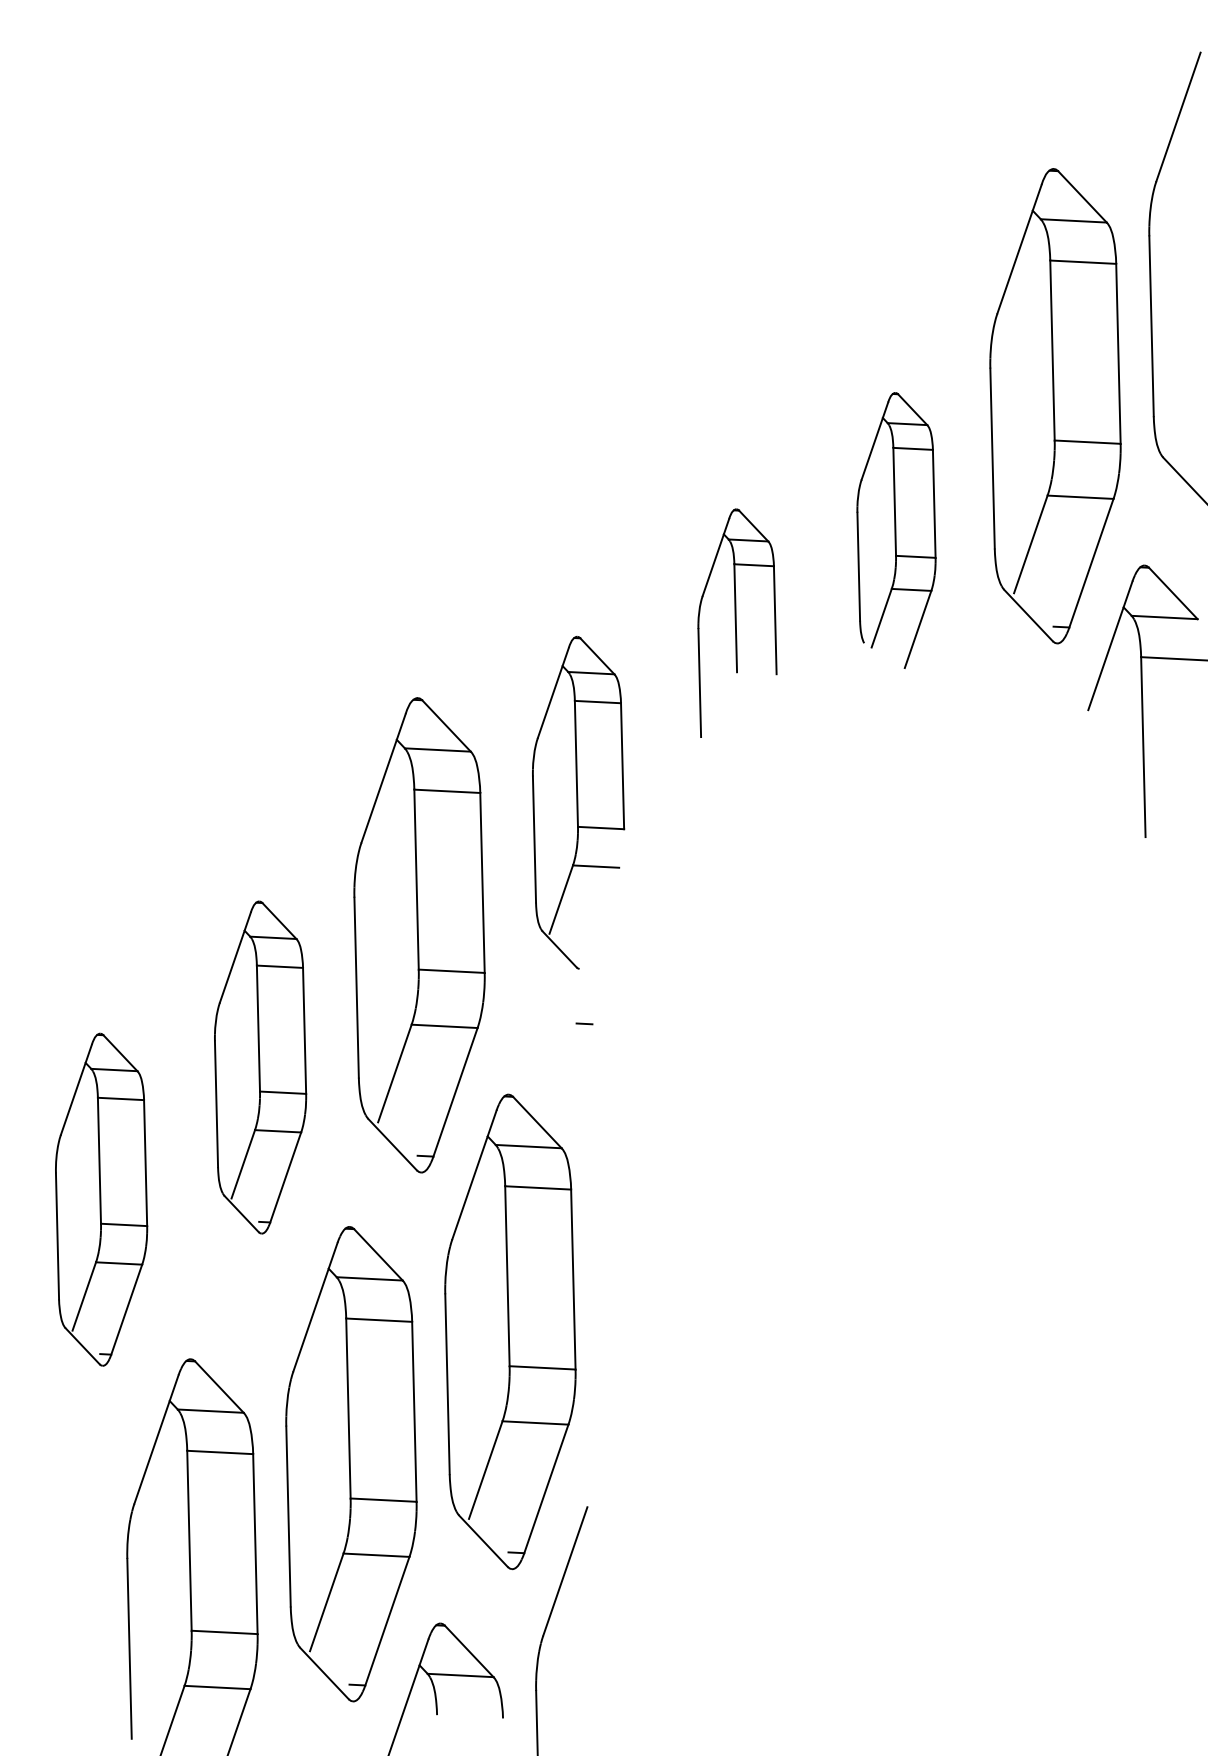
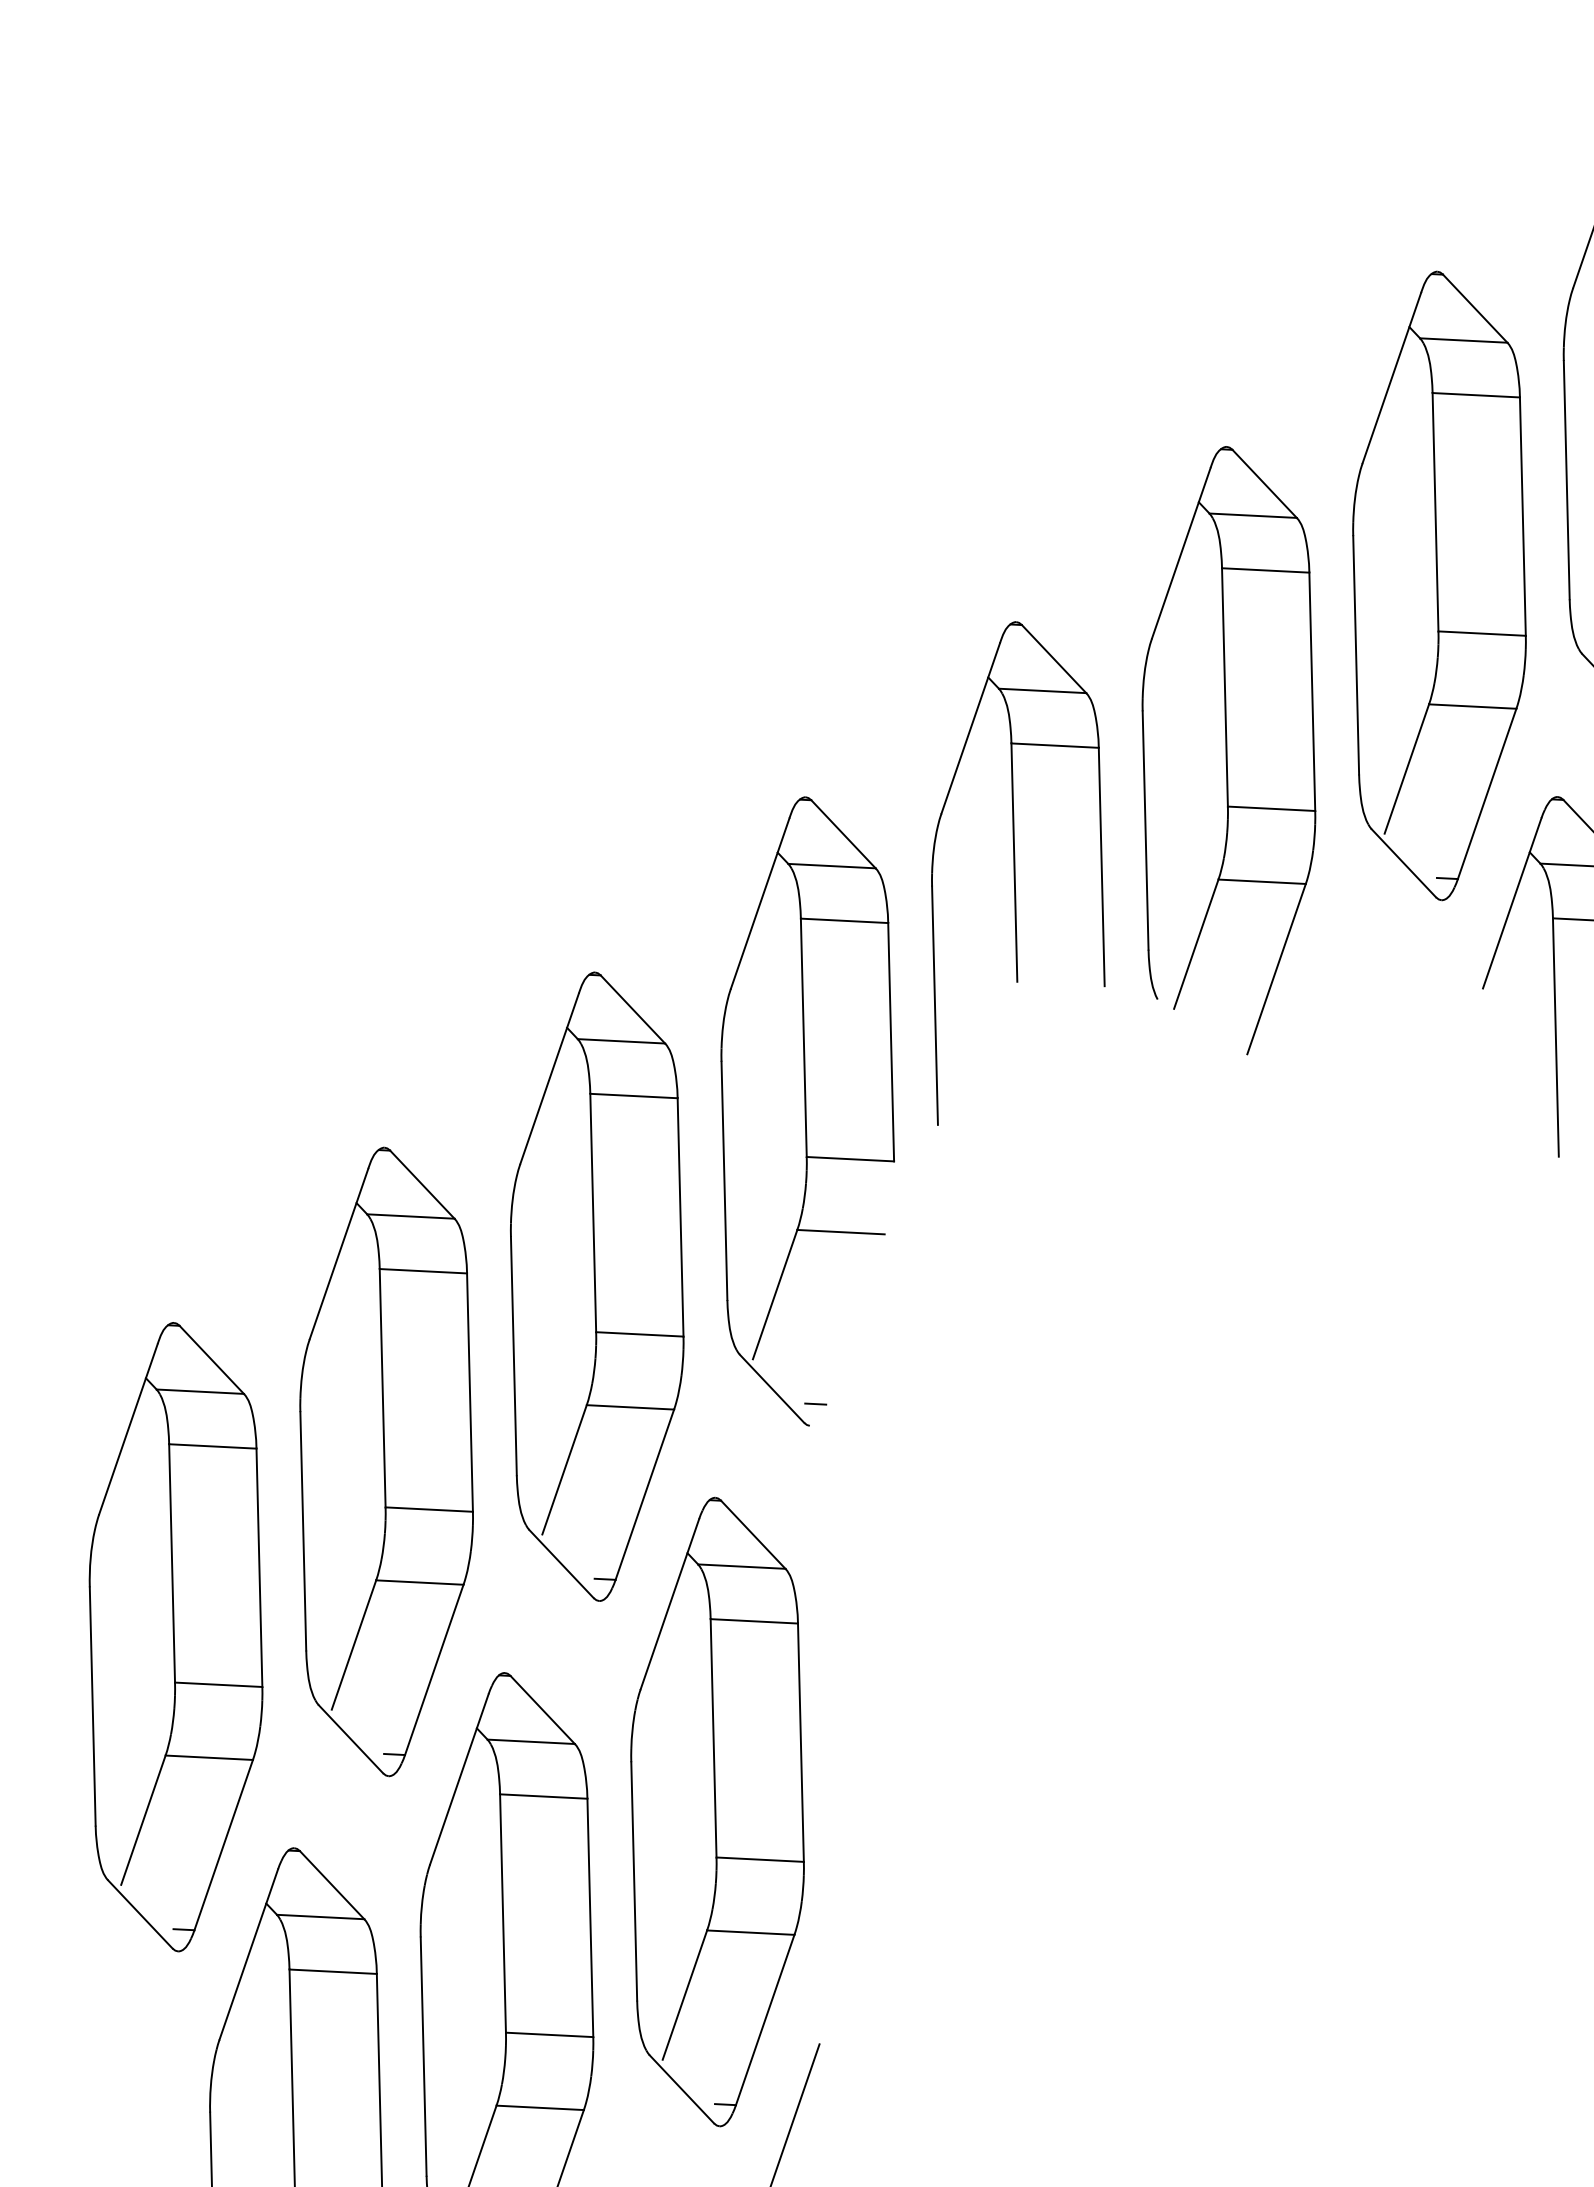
part: (896, 530) -> (1228, 750), size x1.67
part: (737, 622) -> (1018, 872), size x1.67
part: (578, 802) -> (807, 1110), size x1.43
part: (260, 1067) -> (386, 1461), size x1.43
part: (101, 1199) -> (175, 1636), size x1.43

